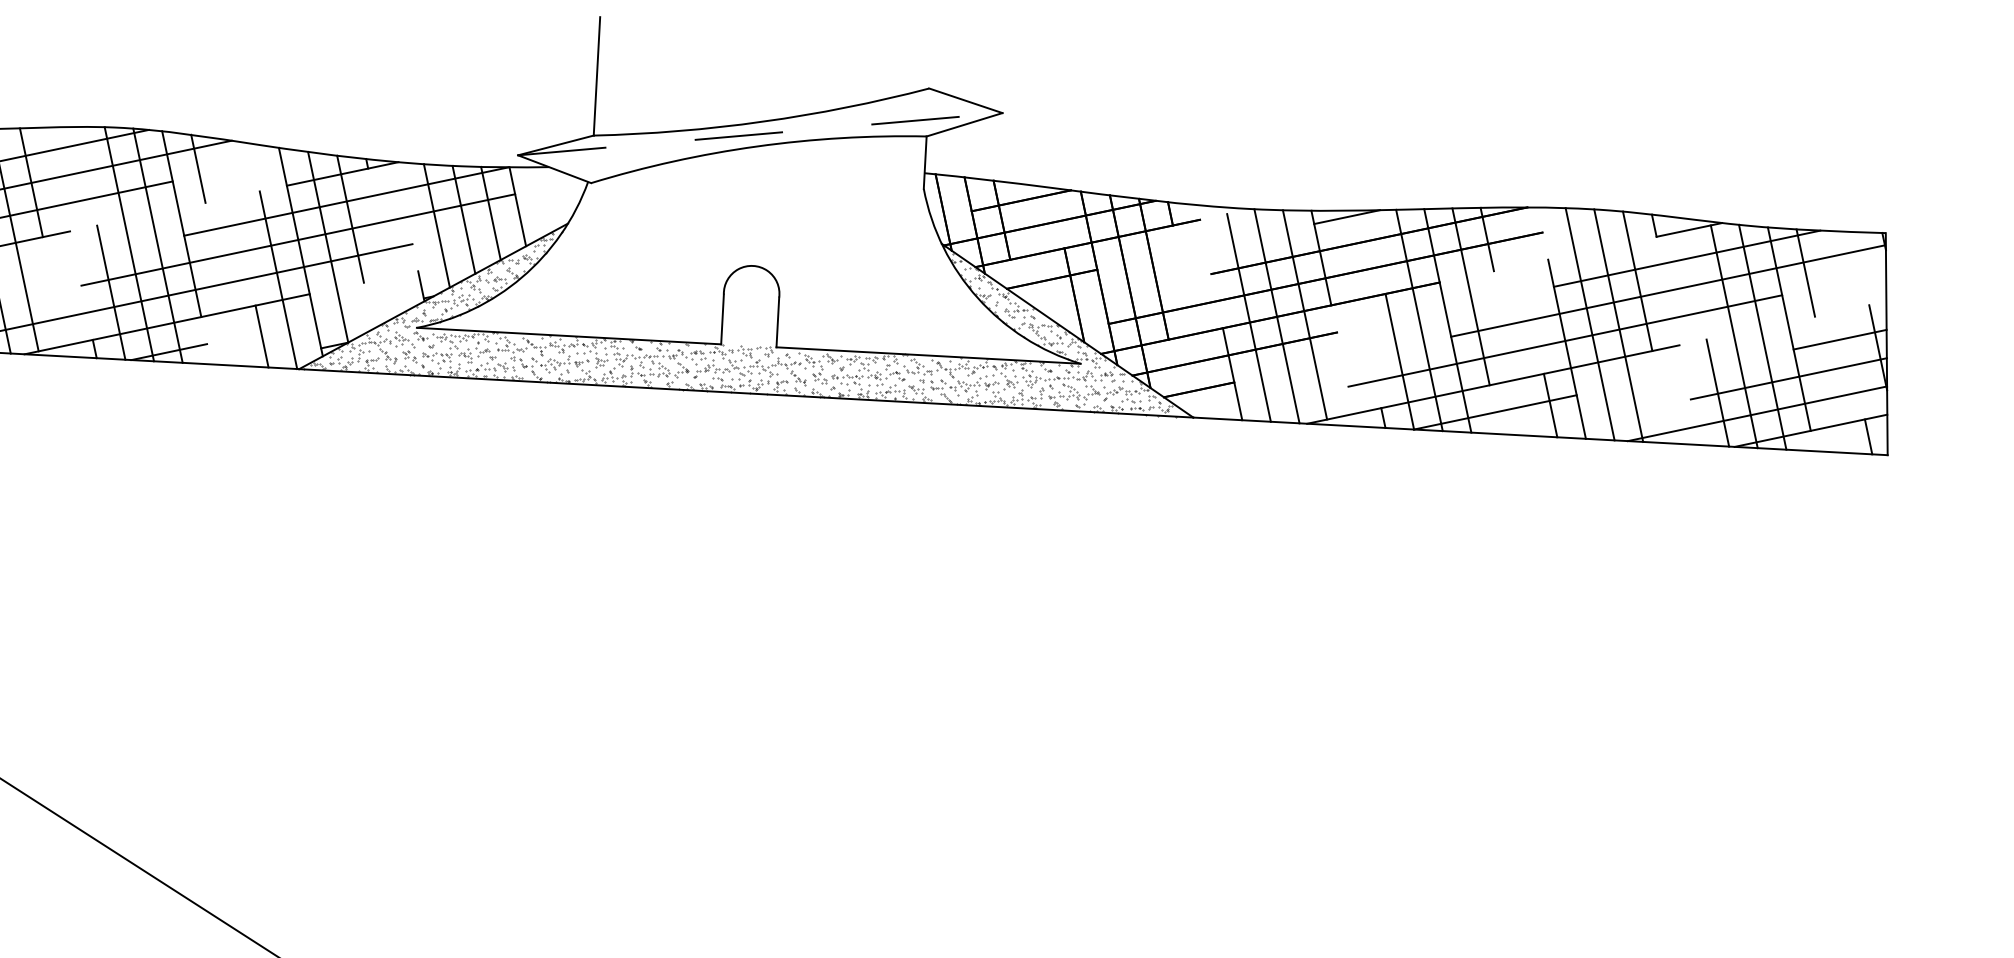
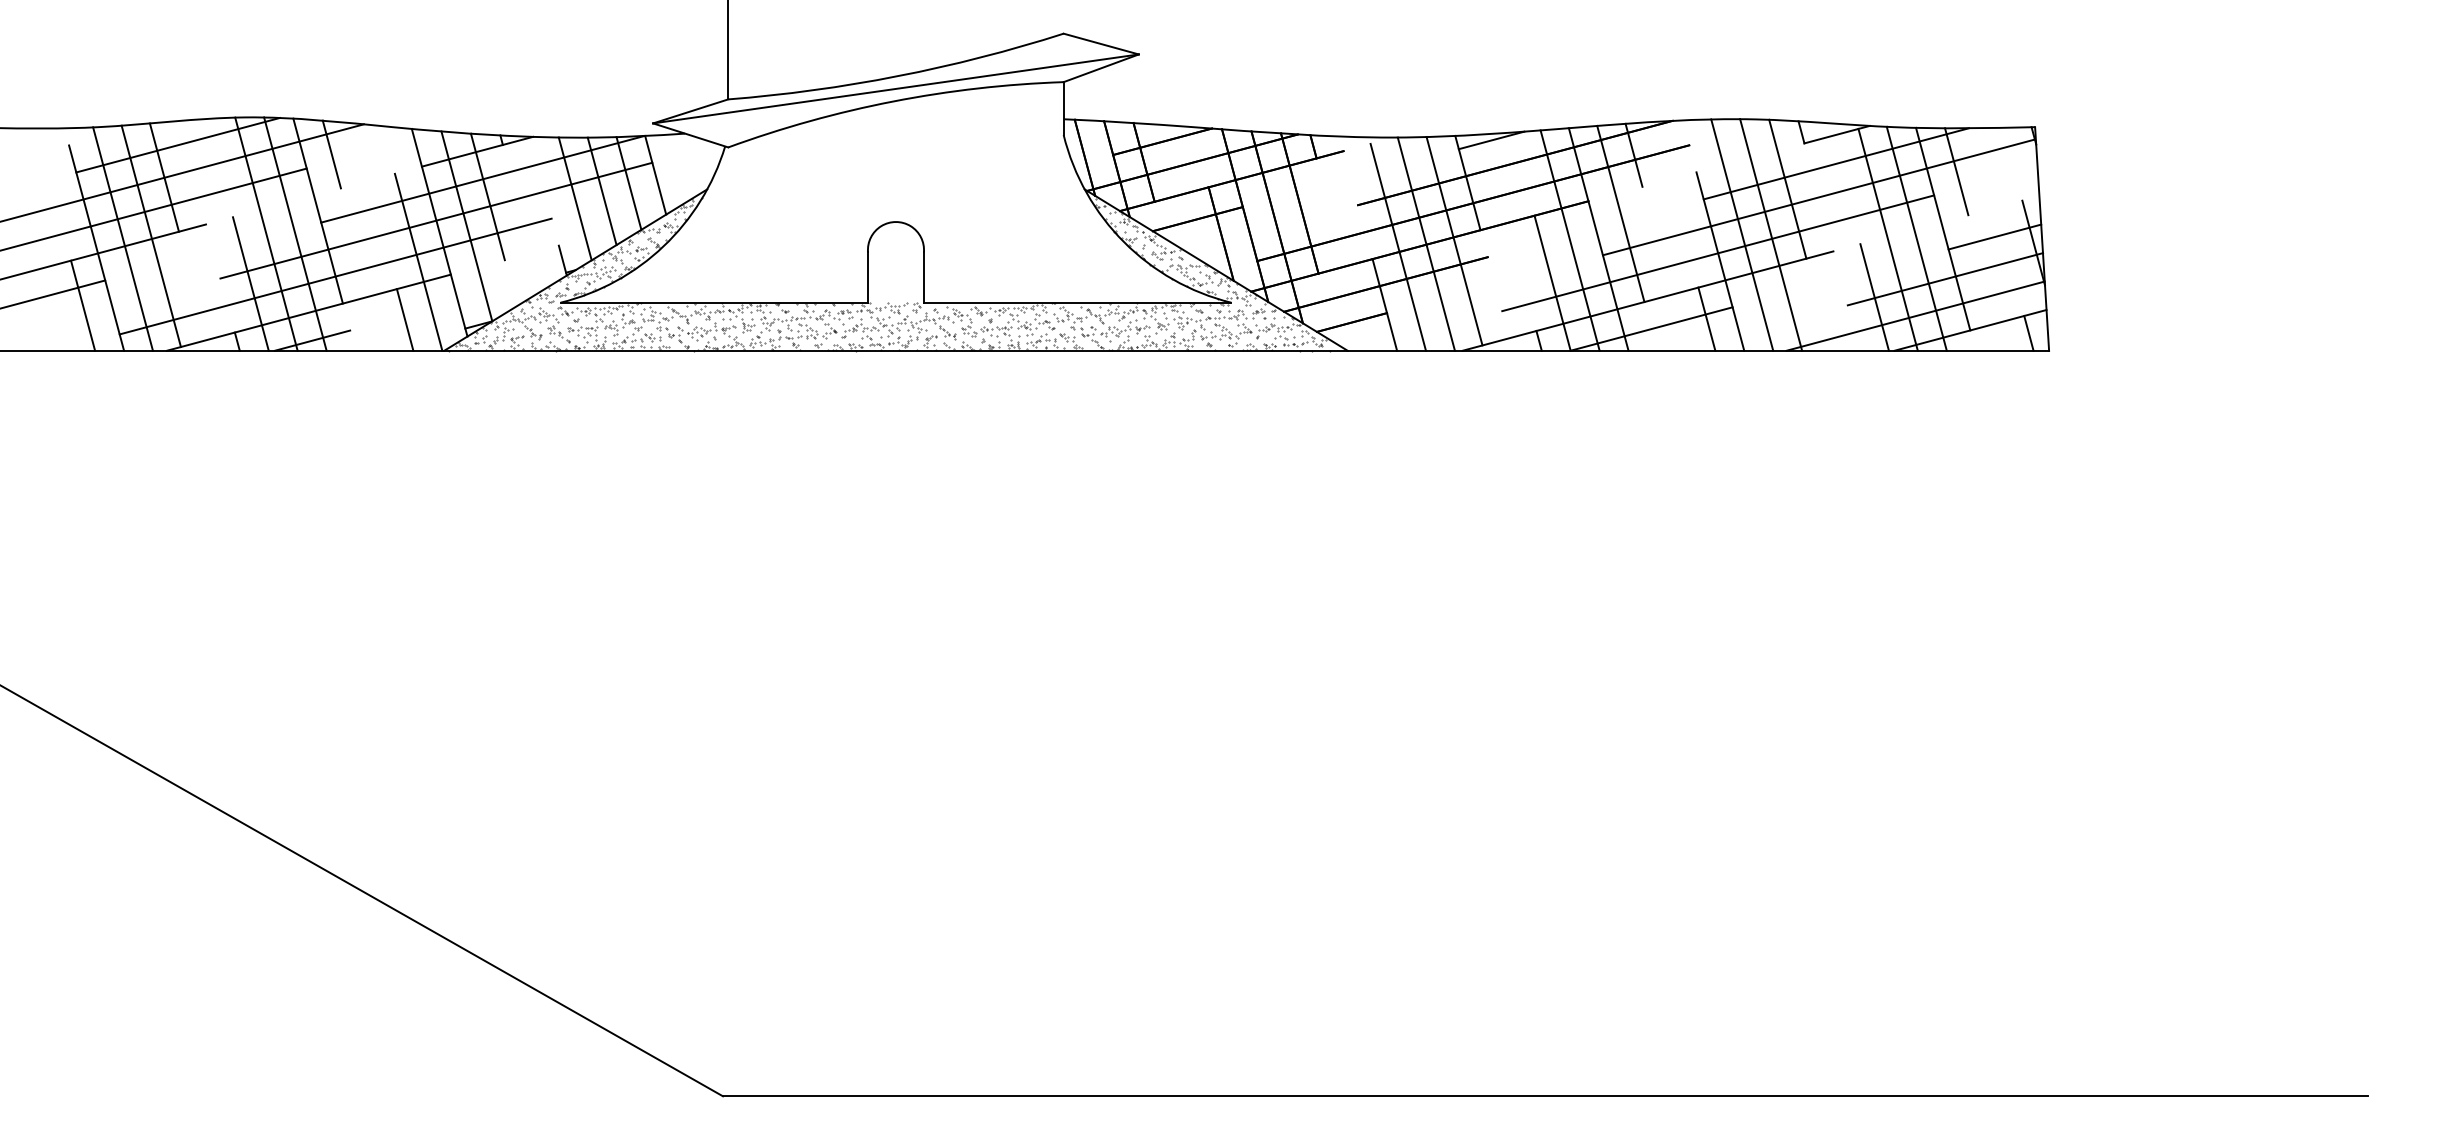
line: (760, 133) -> (896, 88), dashed -> solid

